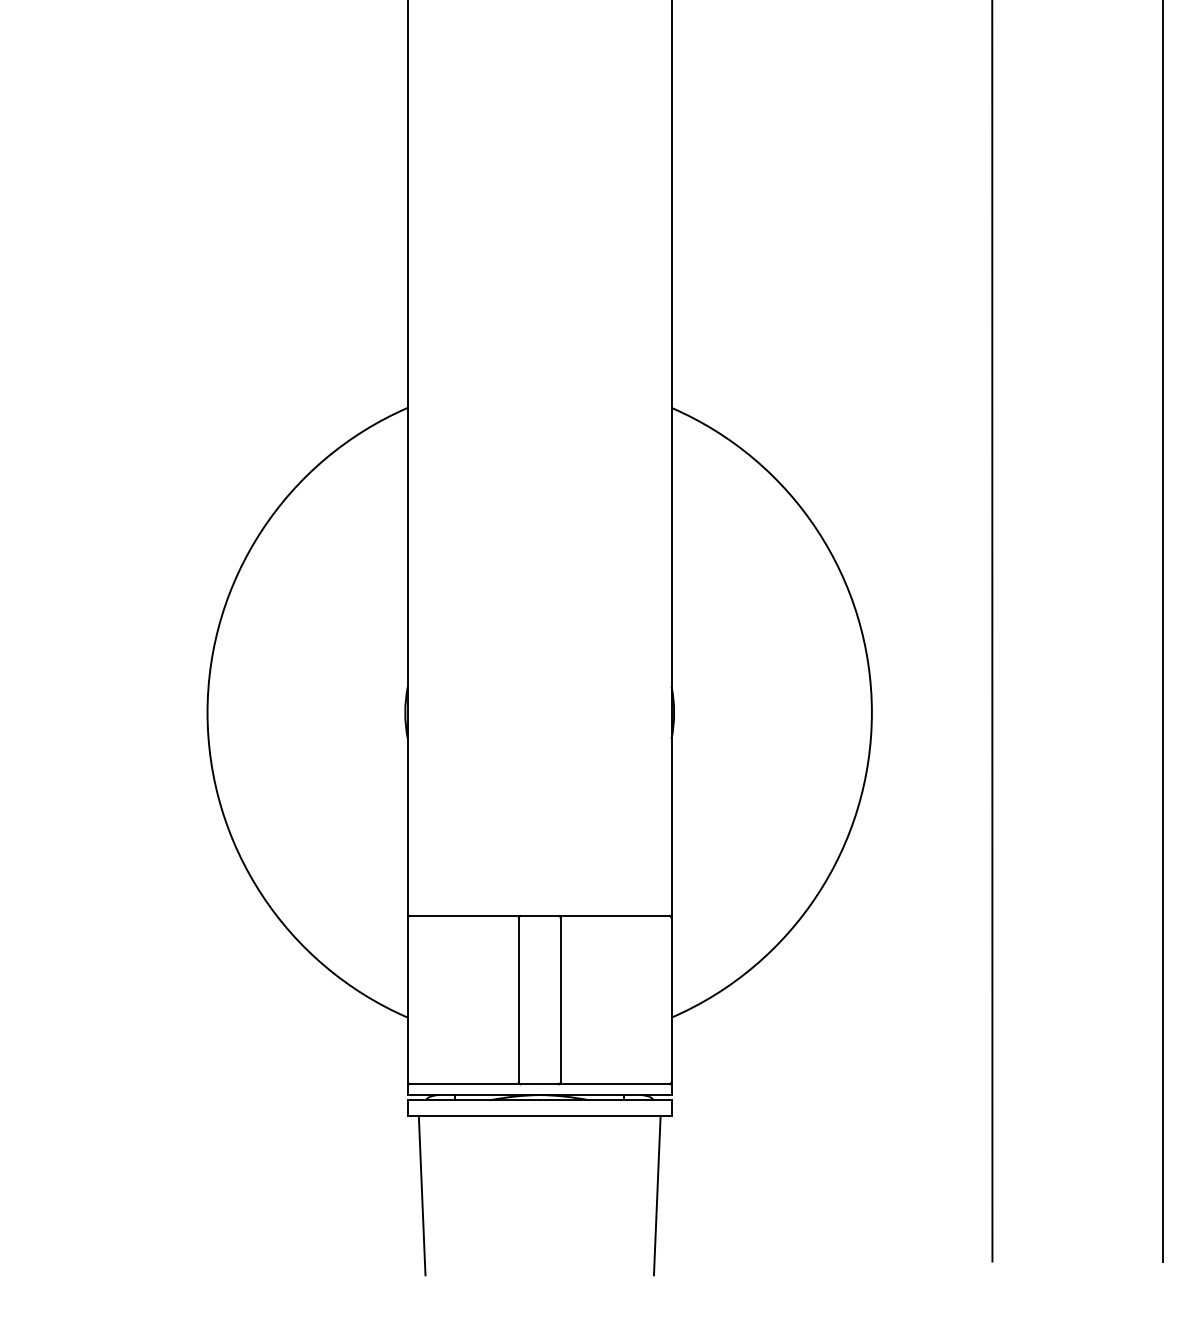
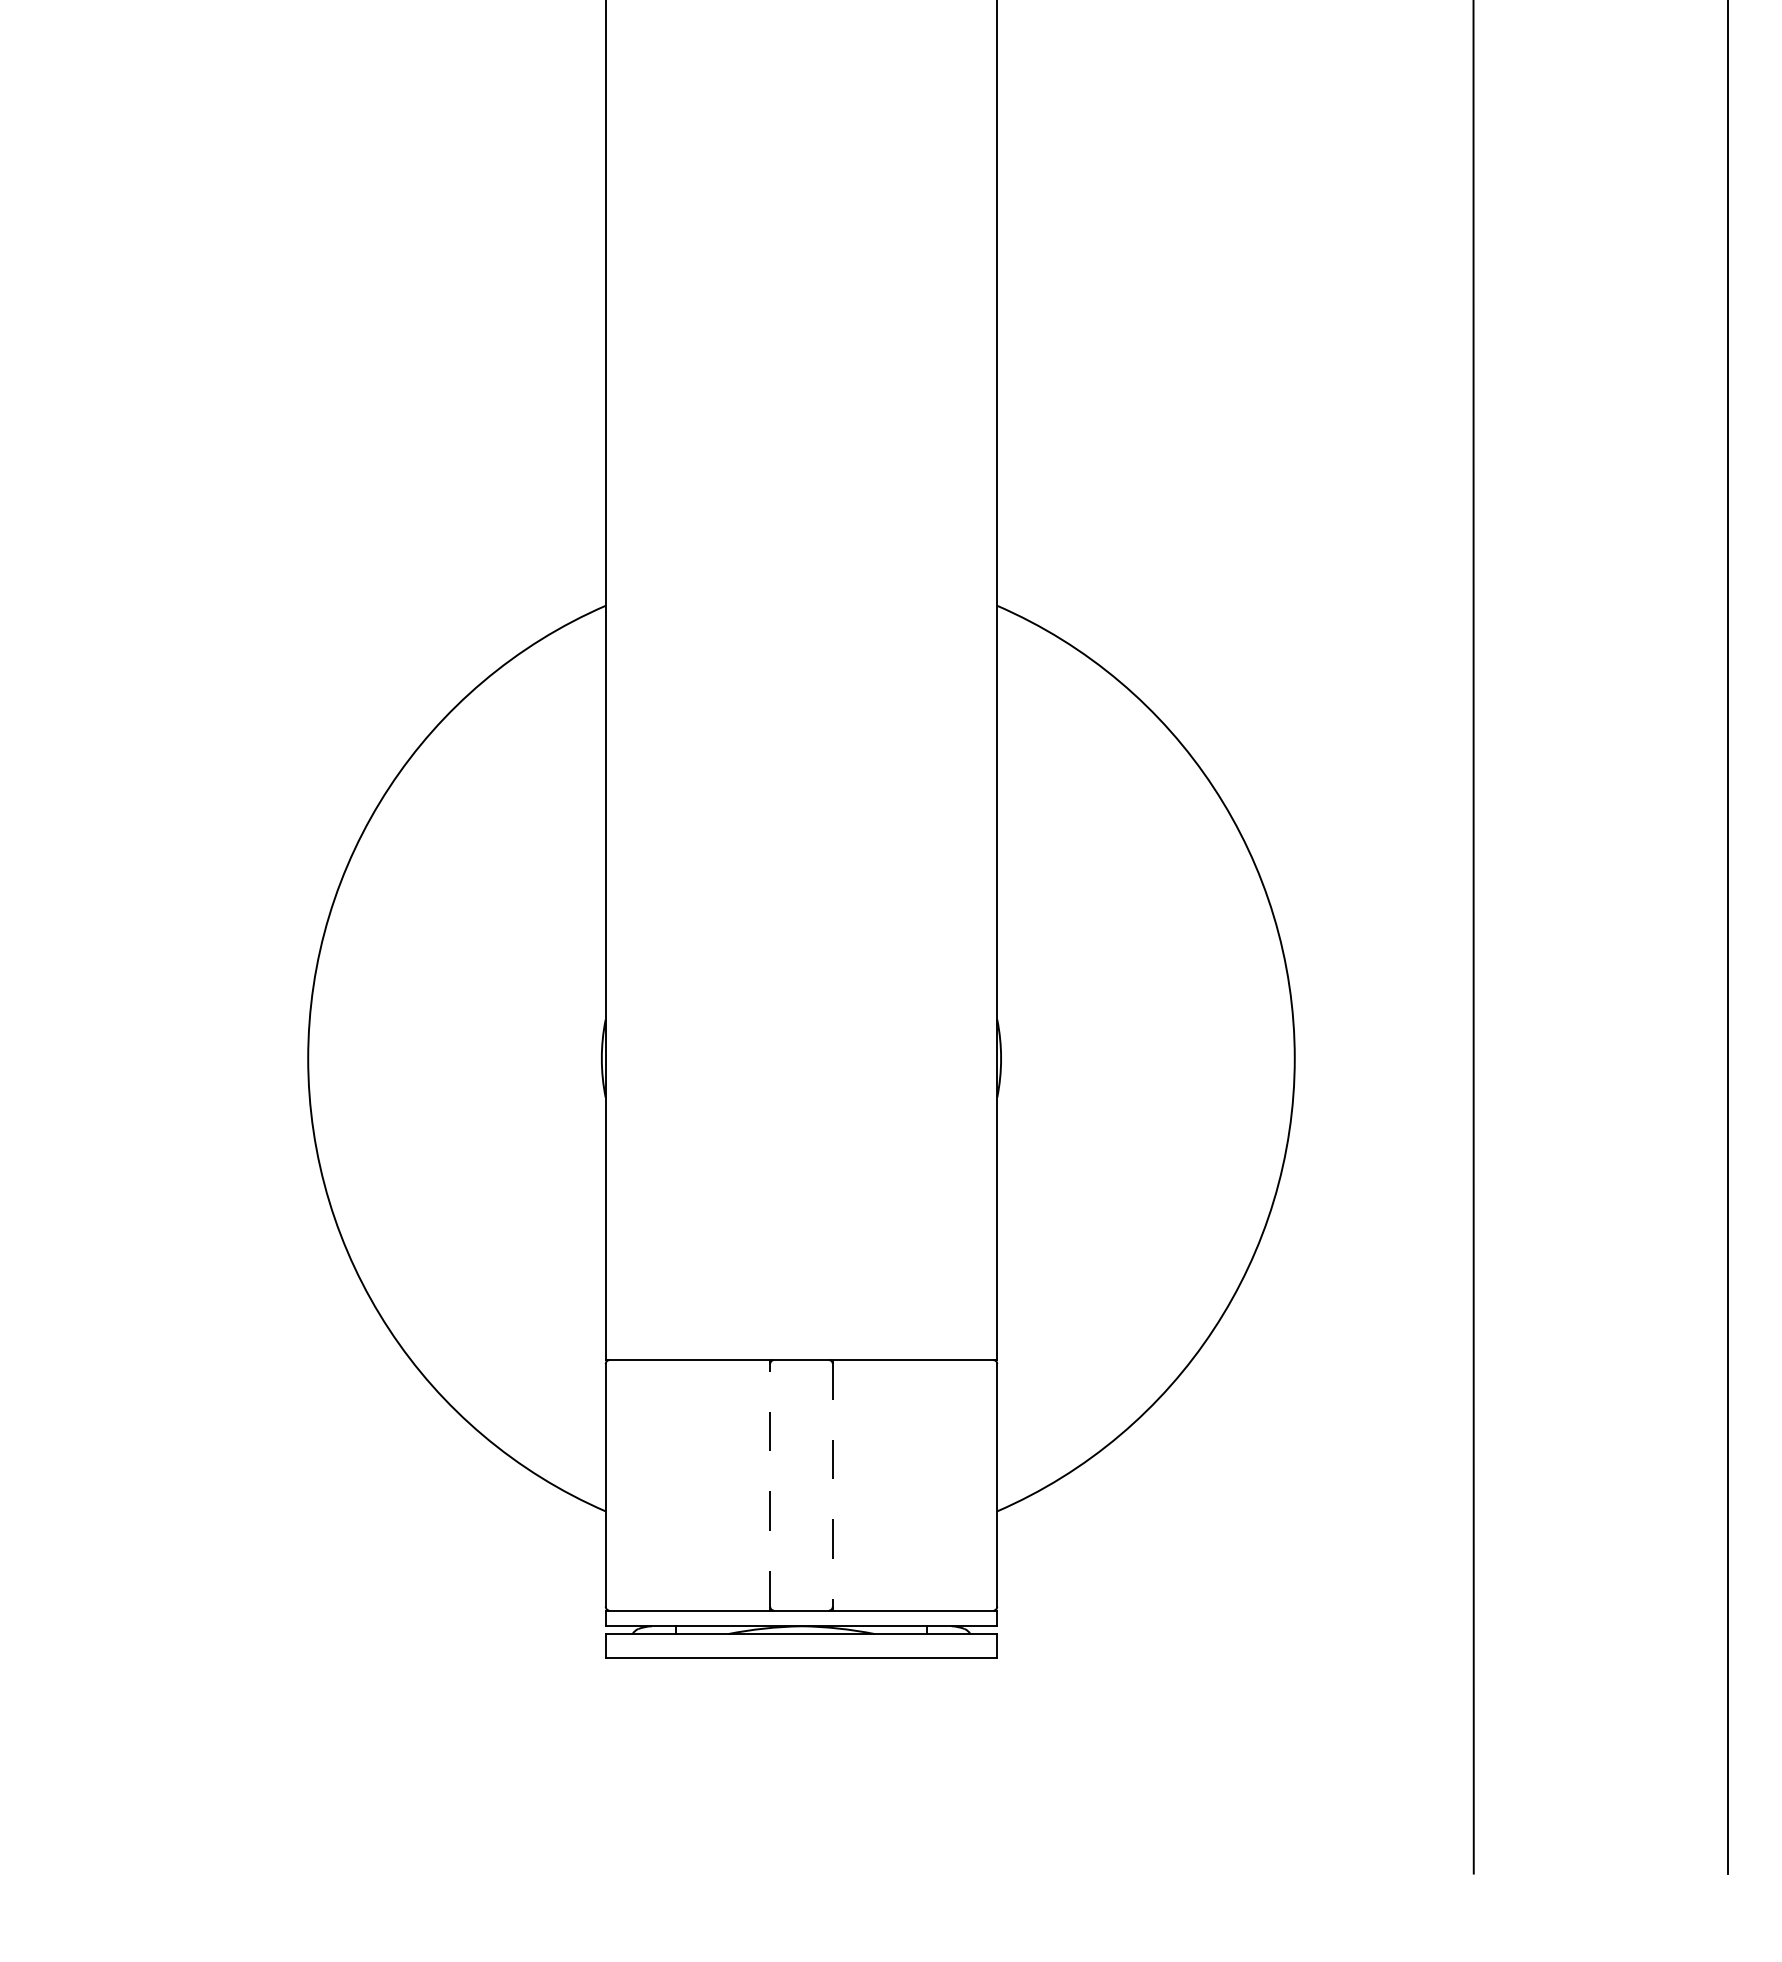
line: (518, 999) -> (769, 1484), solid -> dashed
line: (560, 1000) -> (832, 1485), solid -> dashed
line: (421, 1195) -> (625, 1775), removed
line: (656, 1195) -> (974, 1775), removed

